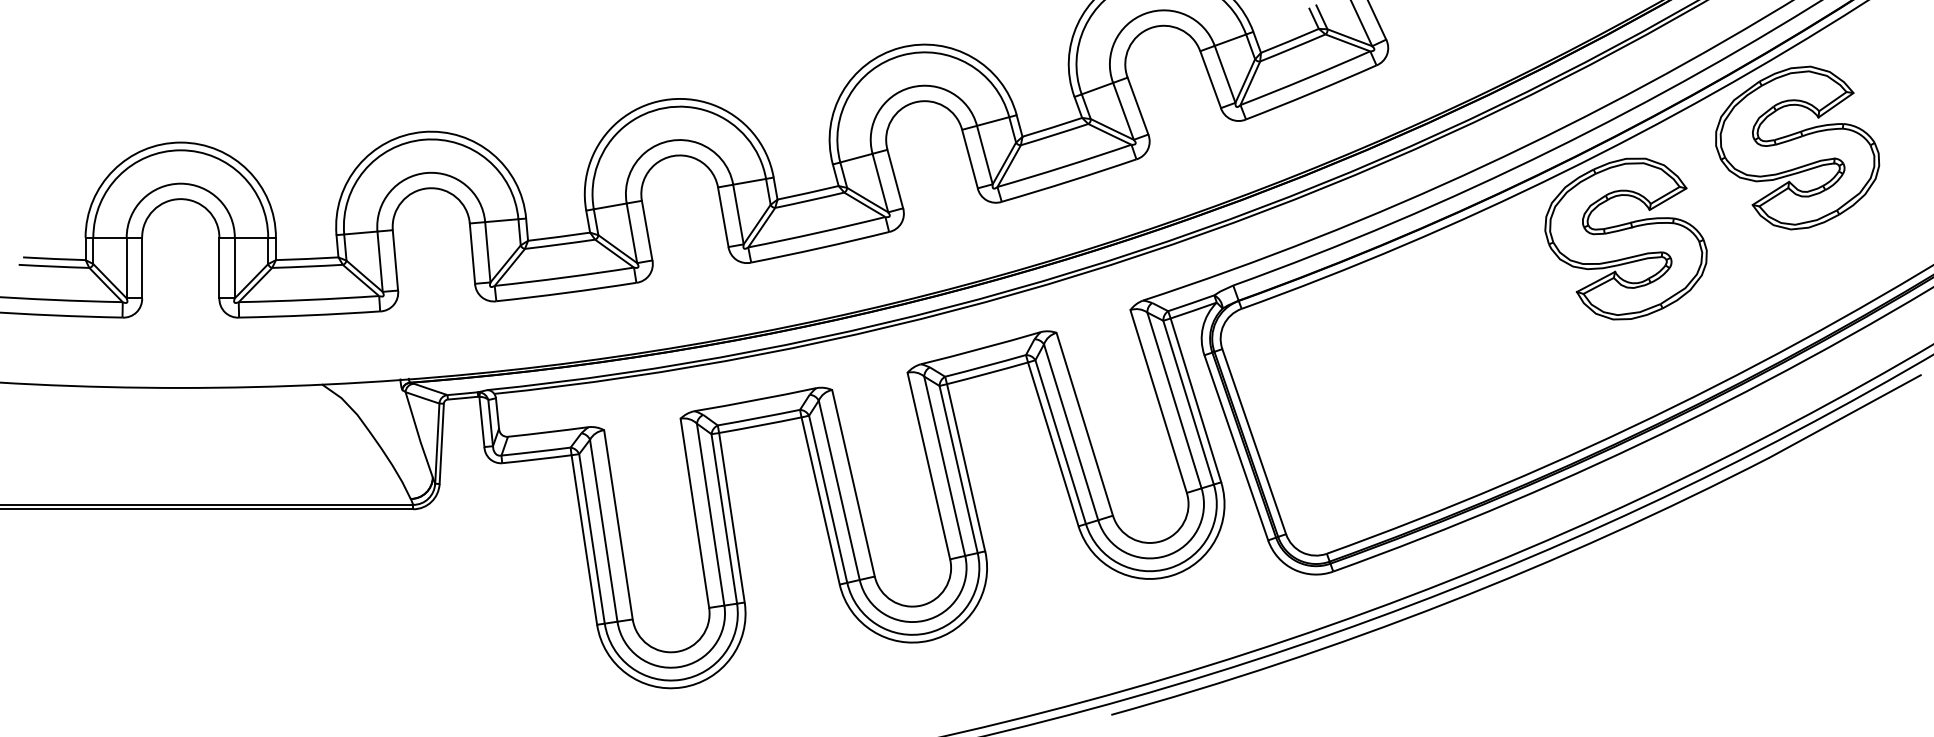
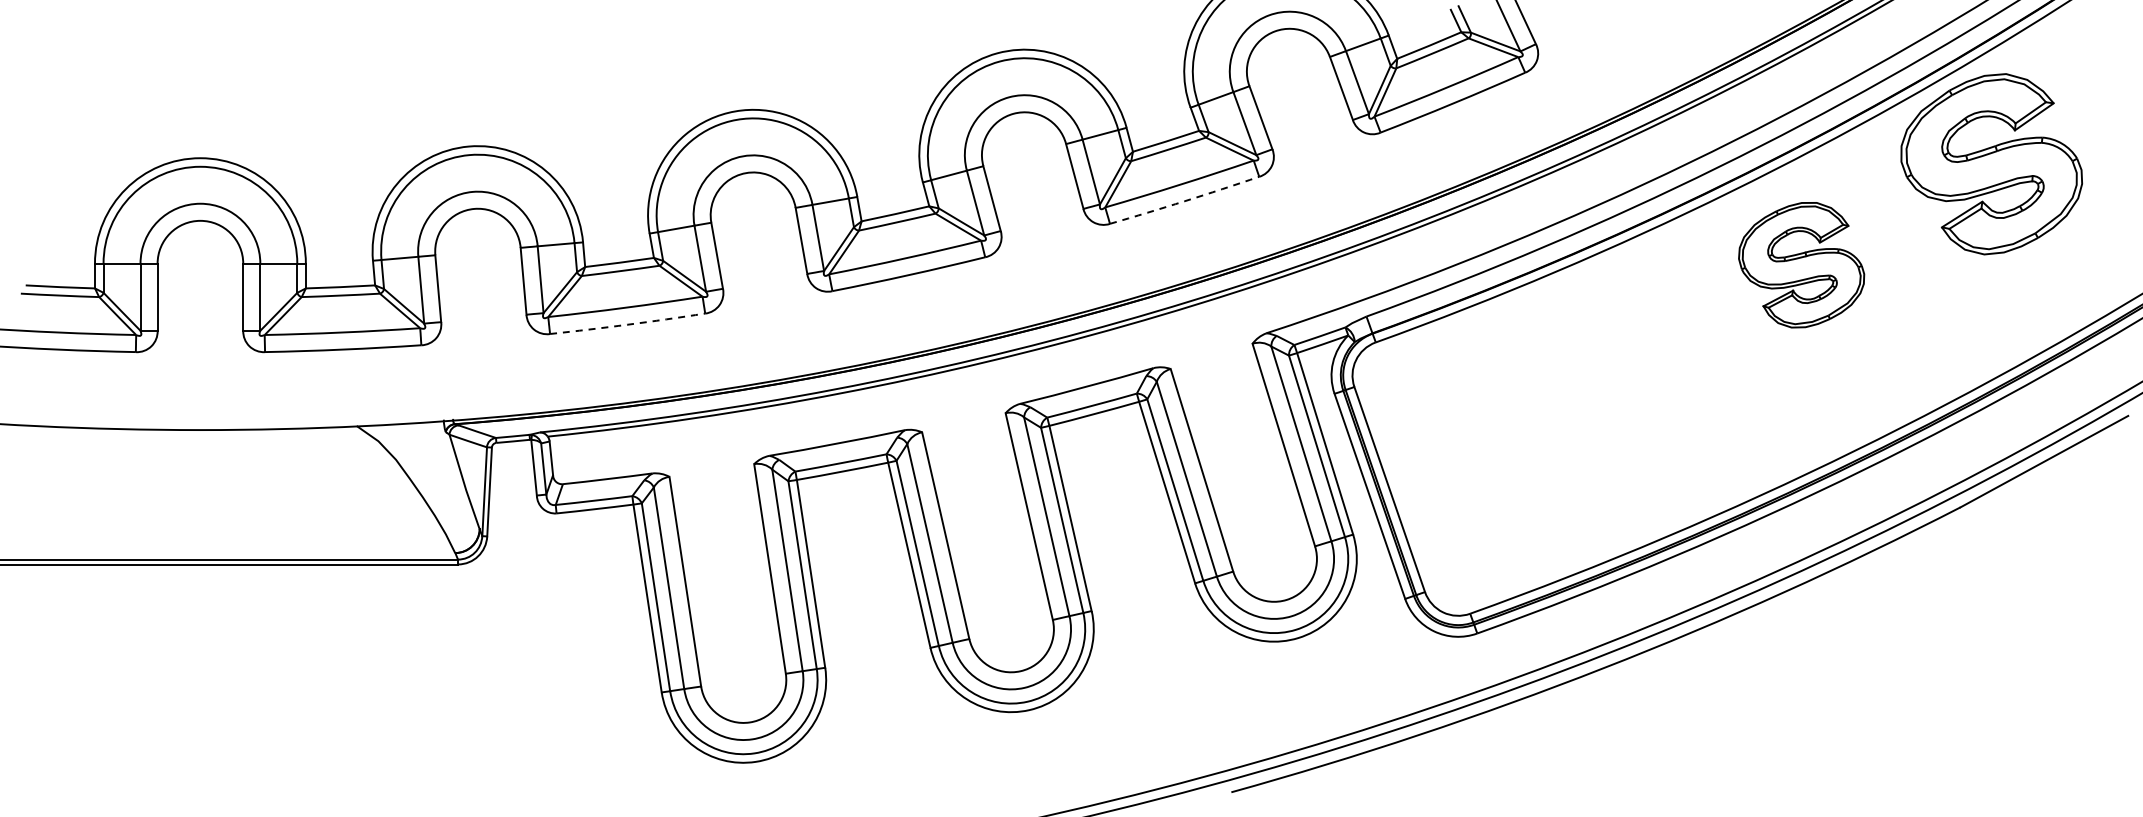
arc: (1068, 181) -> (1184, 201), solid -> dashed
part: (1625, 239) -> (1801, 265), size x0.7
arc: (566, 292) -> (627, 324), solid -> dashed

